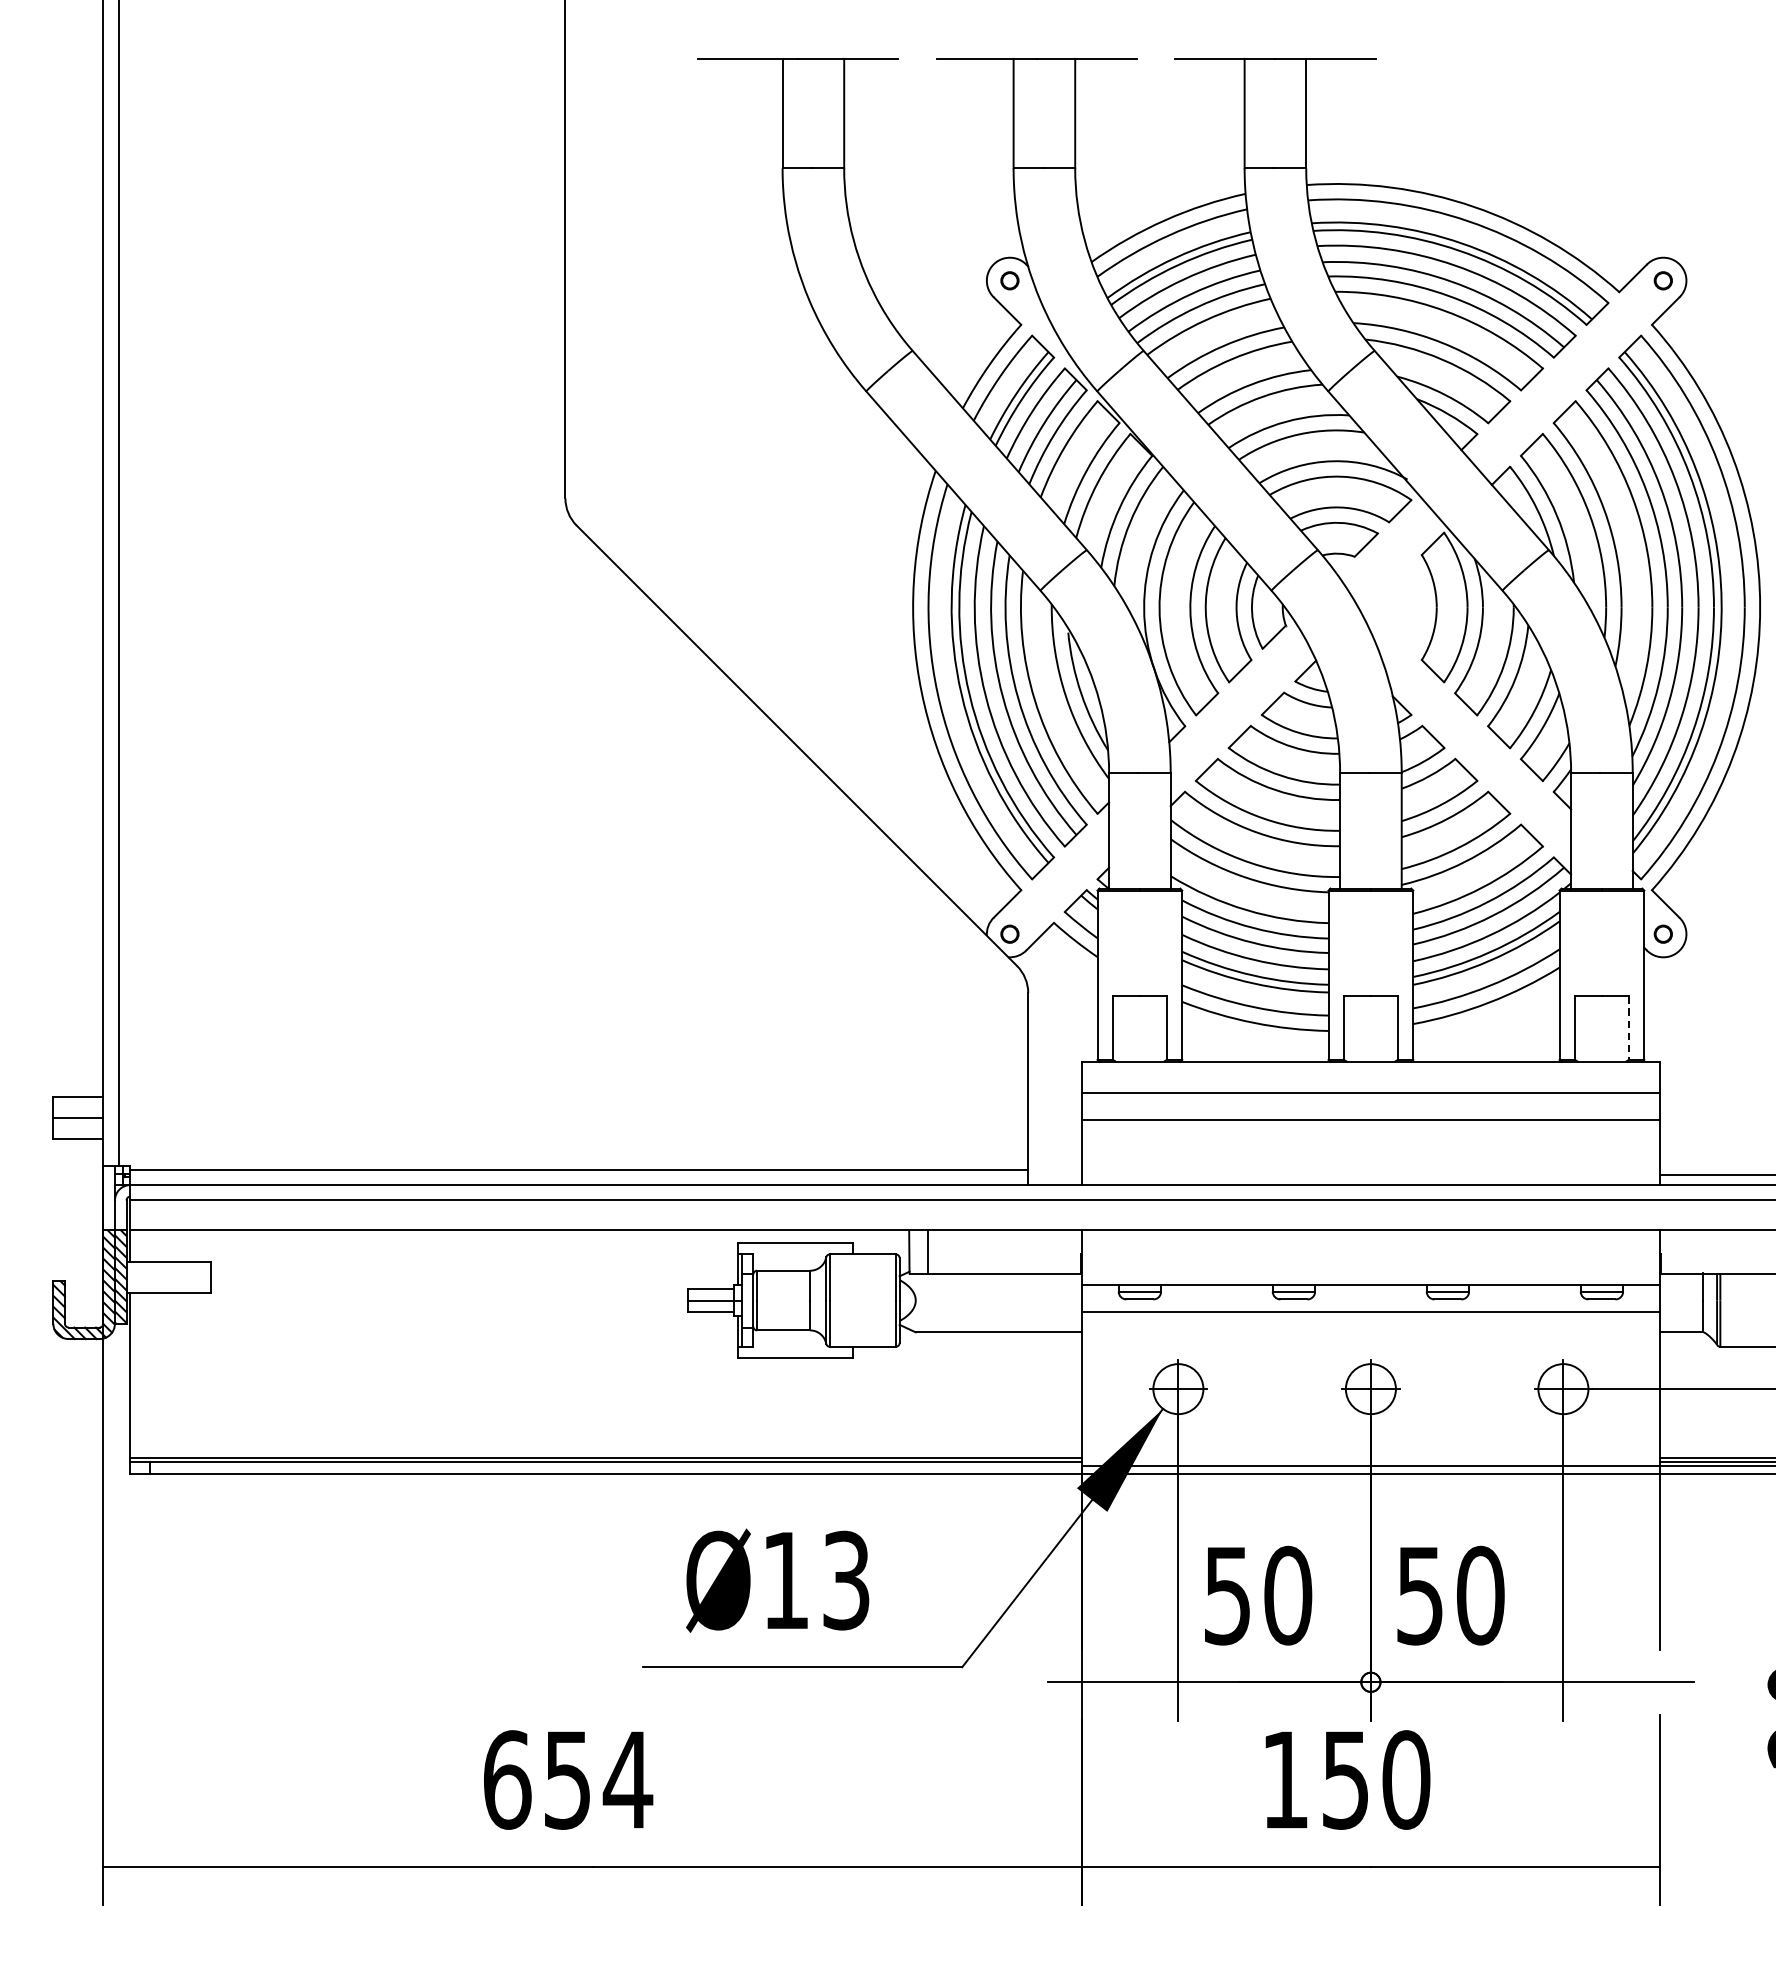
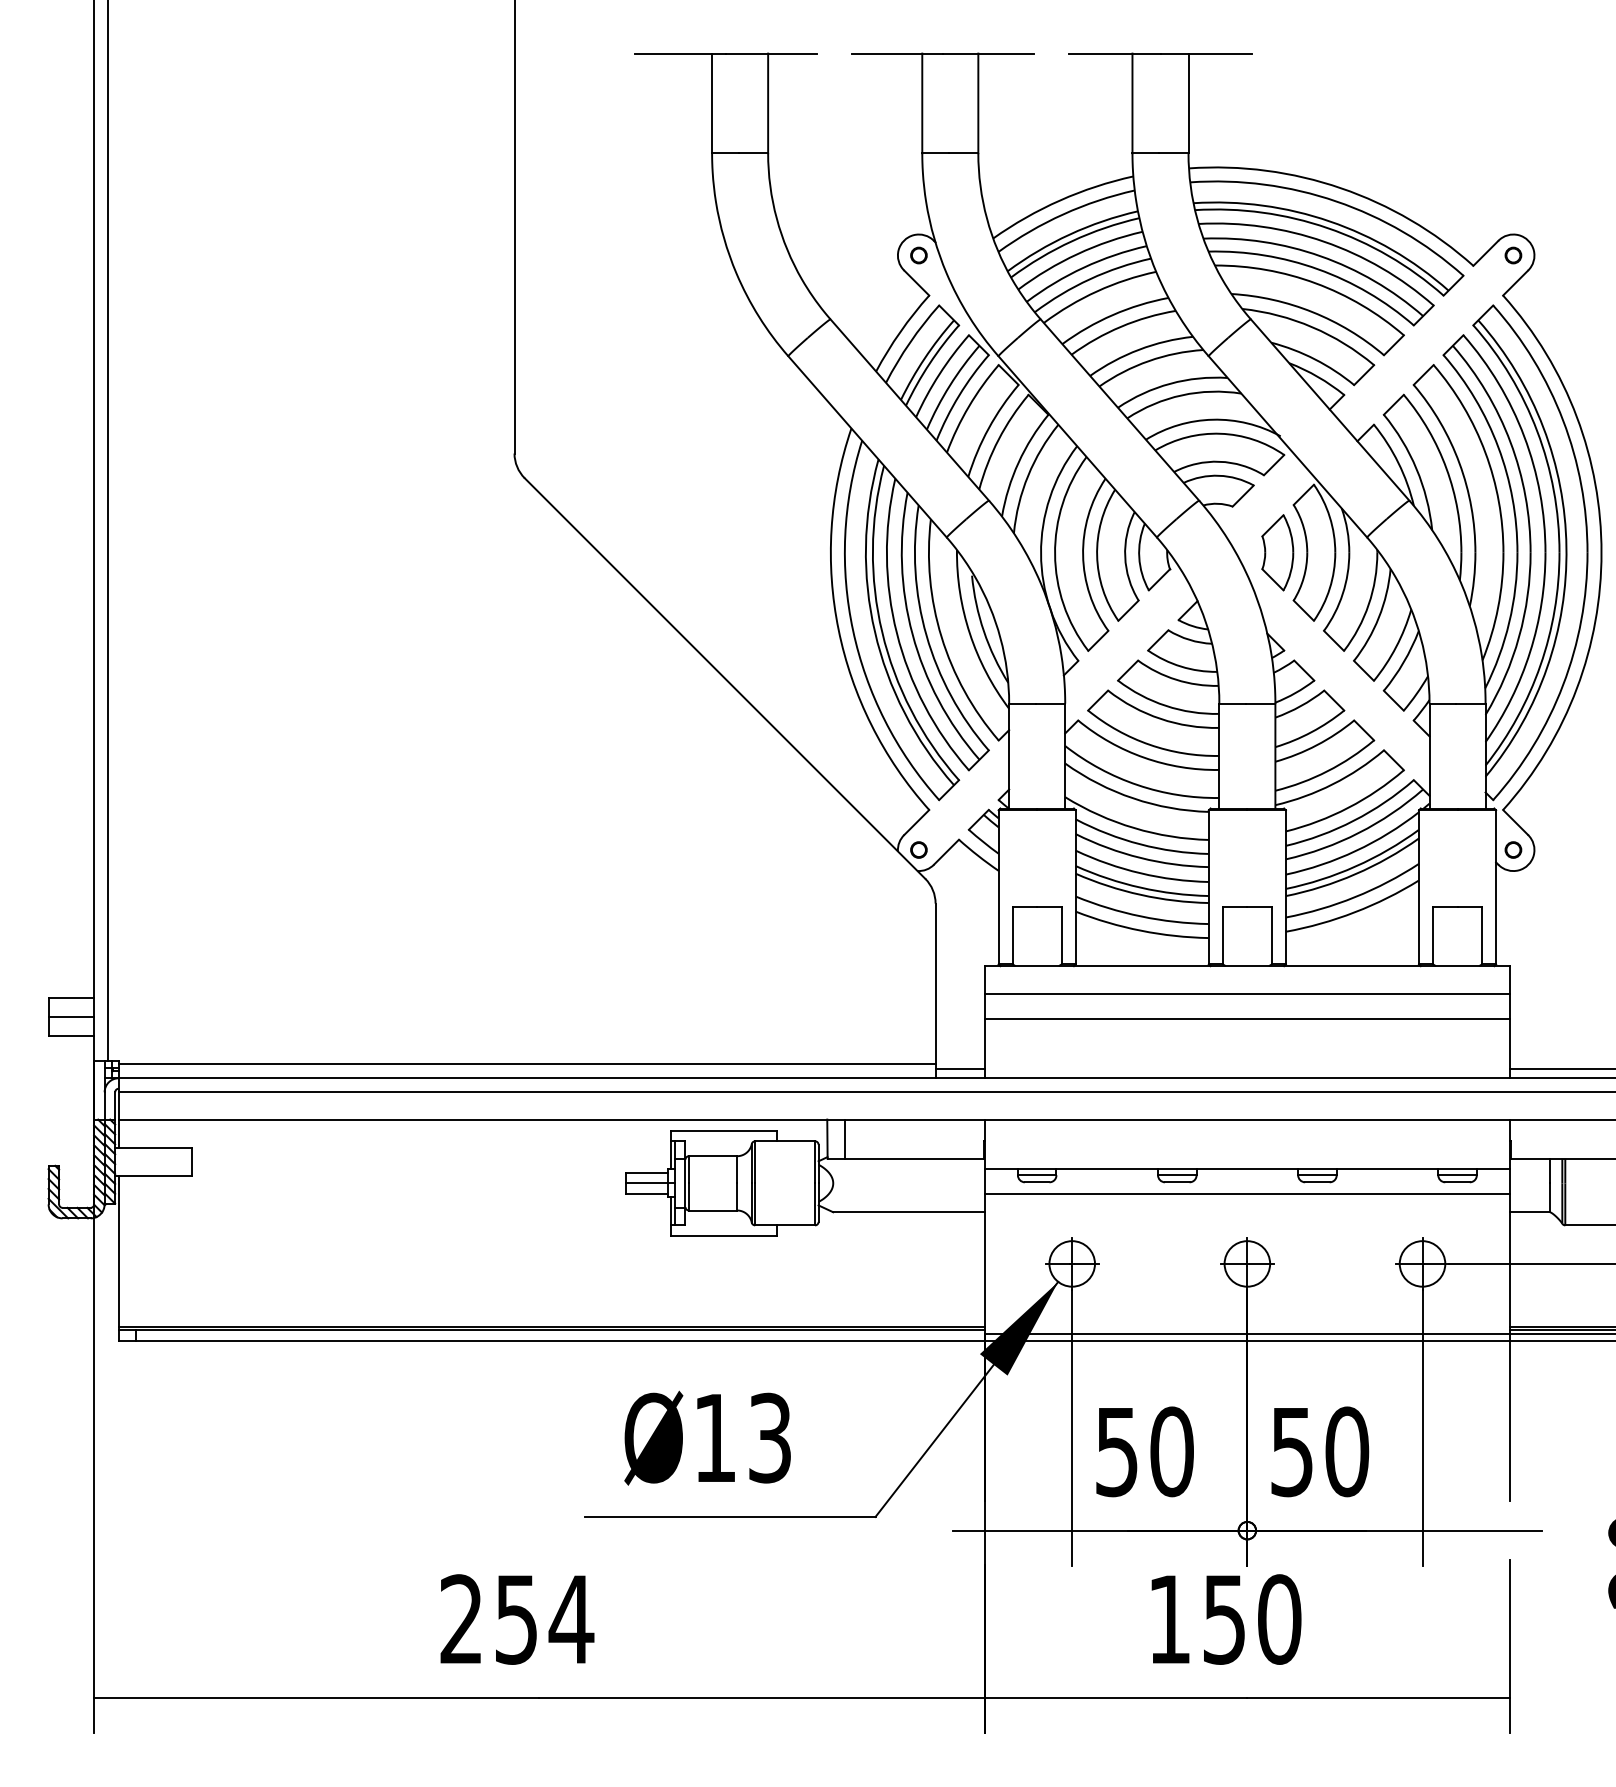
part: (1404, 607) -> (1277, 552), added
line: (1629, 1028) -> (1482, 935), dashed -> solid
line: (1054, 1175) -> (959, 1069), added
text: (507, 1779) -> (461, 1619), 654 -> 254

